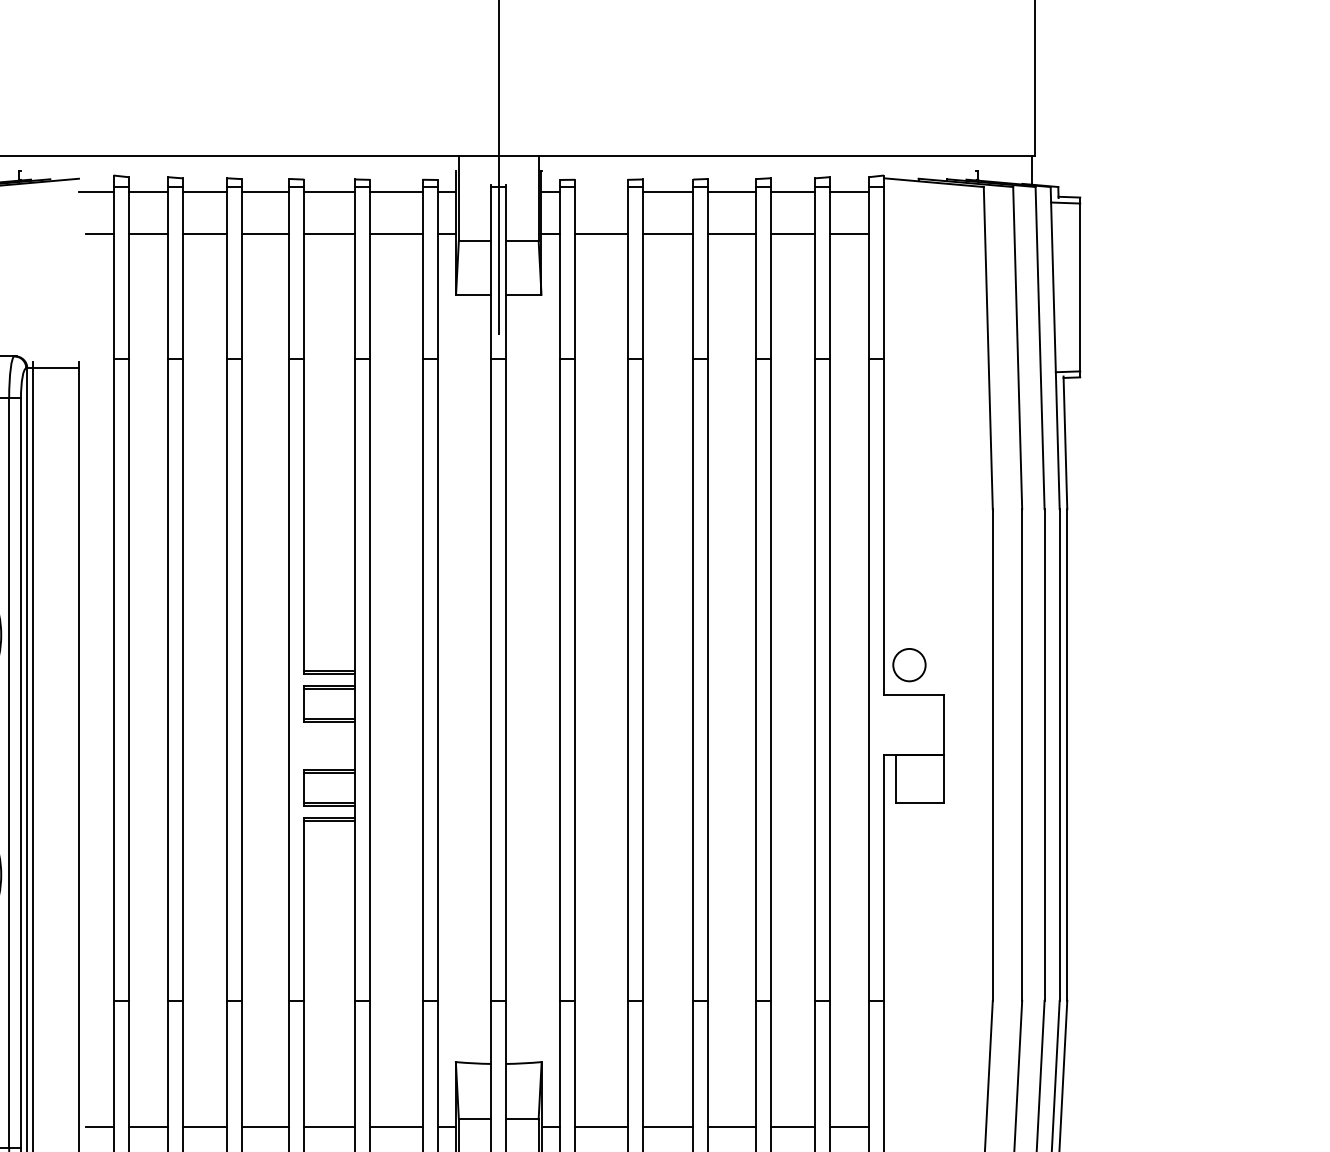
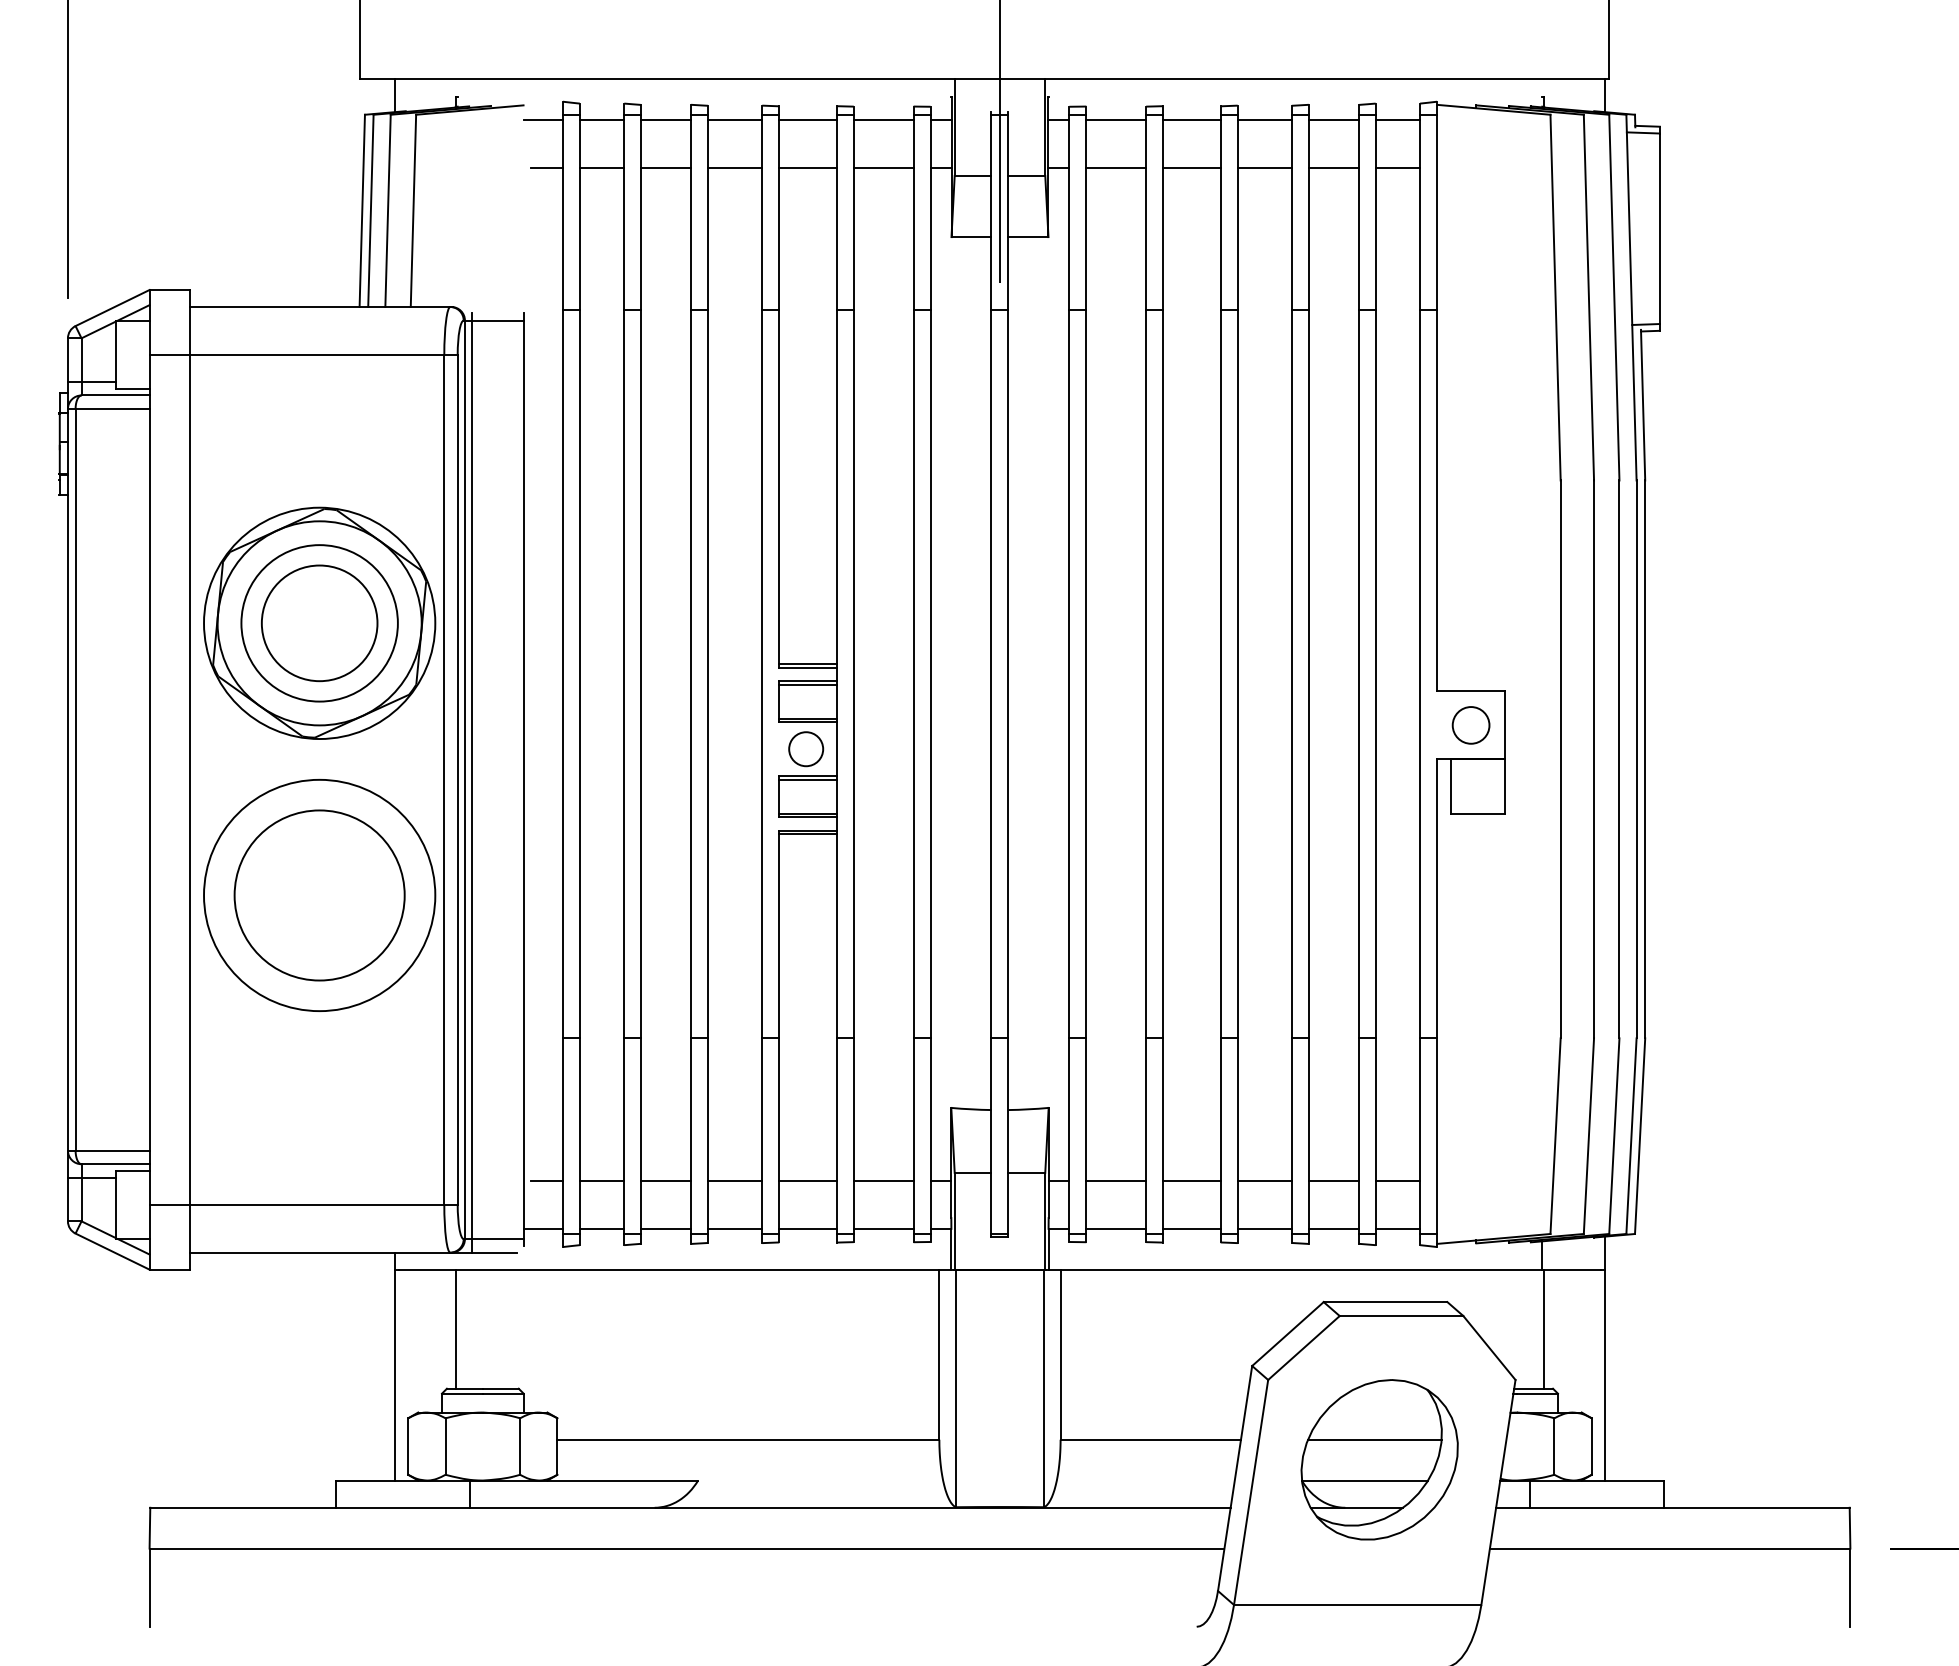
line: (601, 191) -> (1116, 119), added
circle: (908, 665) -> (1470, 725), moved
circle: (328, 746) -> (806, 749), added

